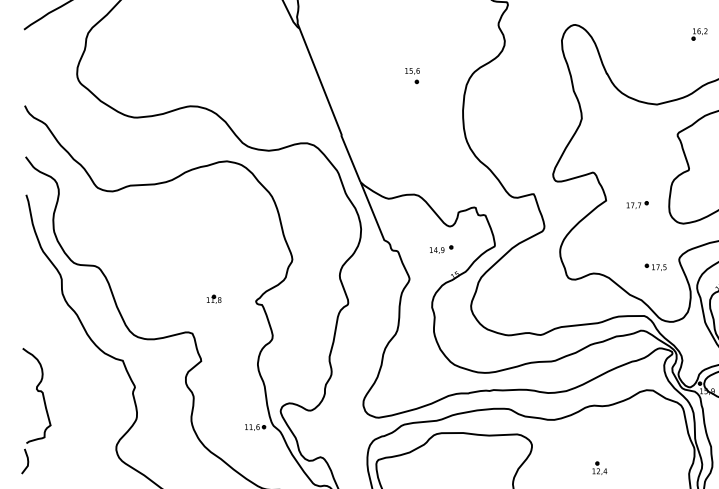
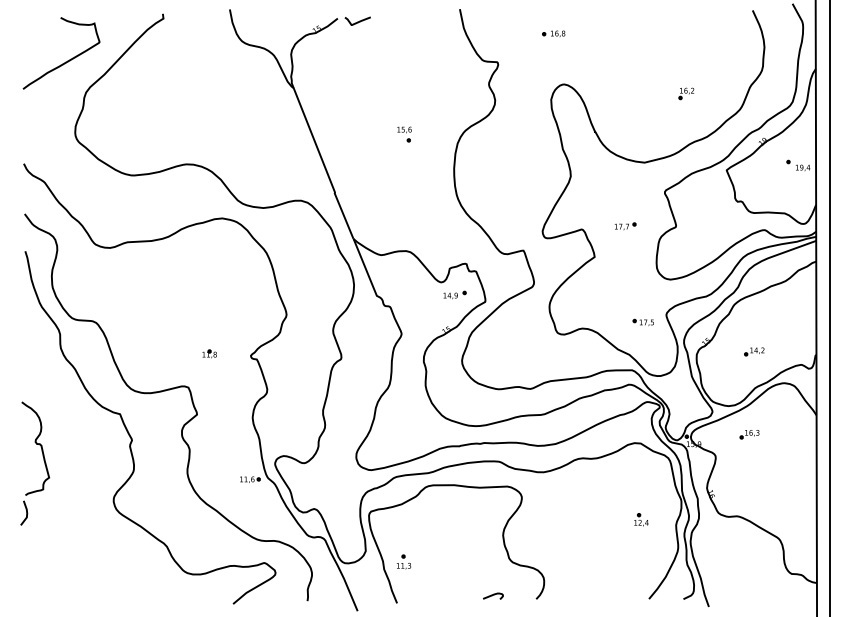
part: (637, 205) -> (625, 226), moved
part: (440, 249) -> (454, 294), moved
part: (599, 467) -> (641, 519), moved

